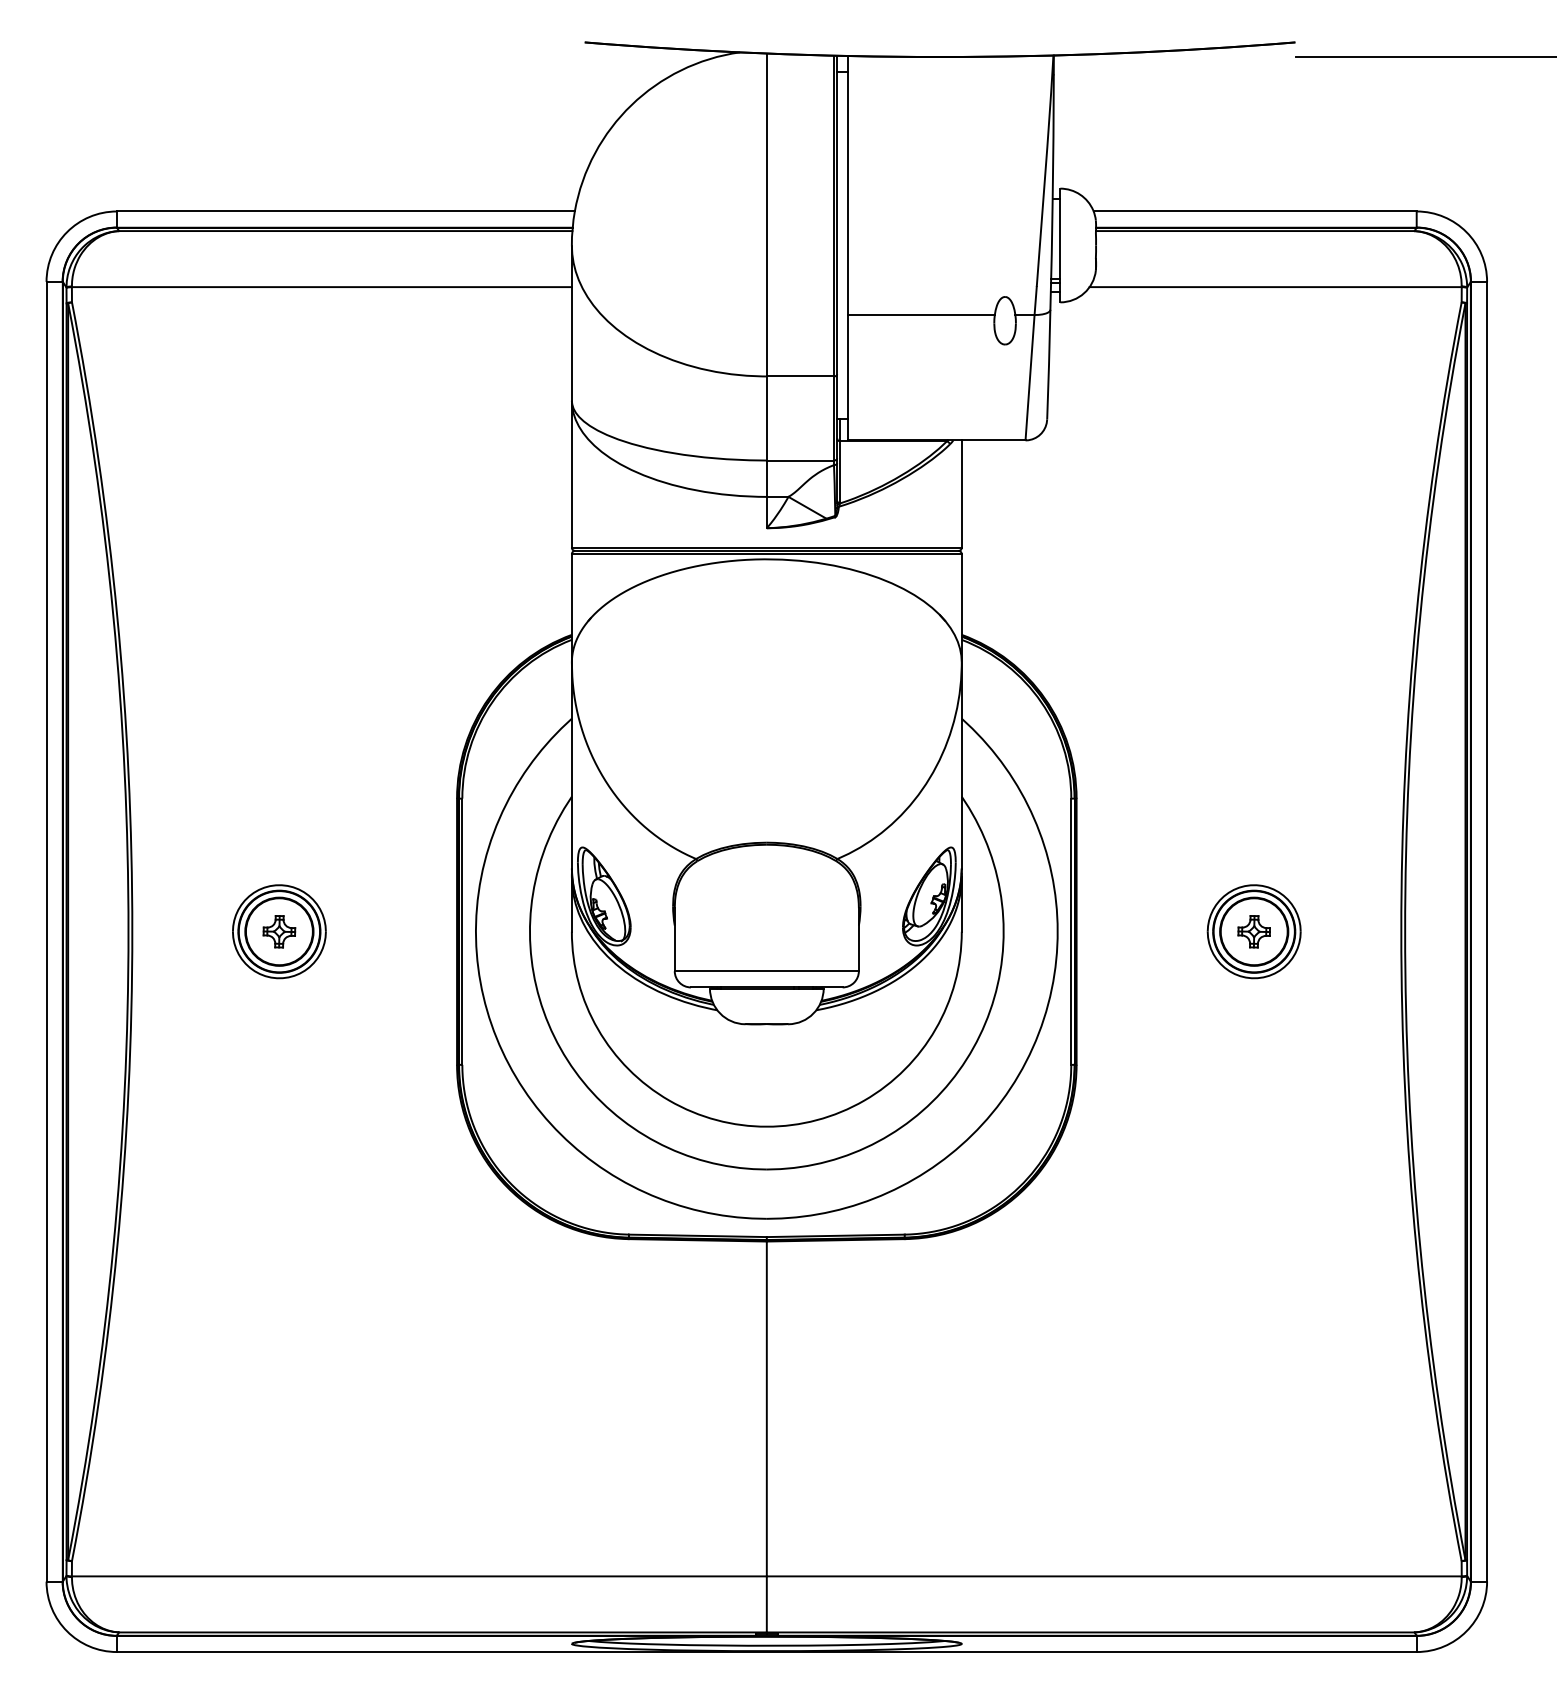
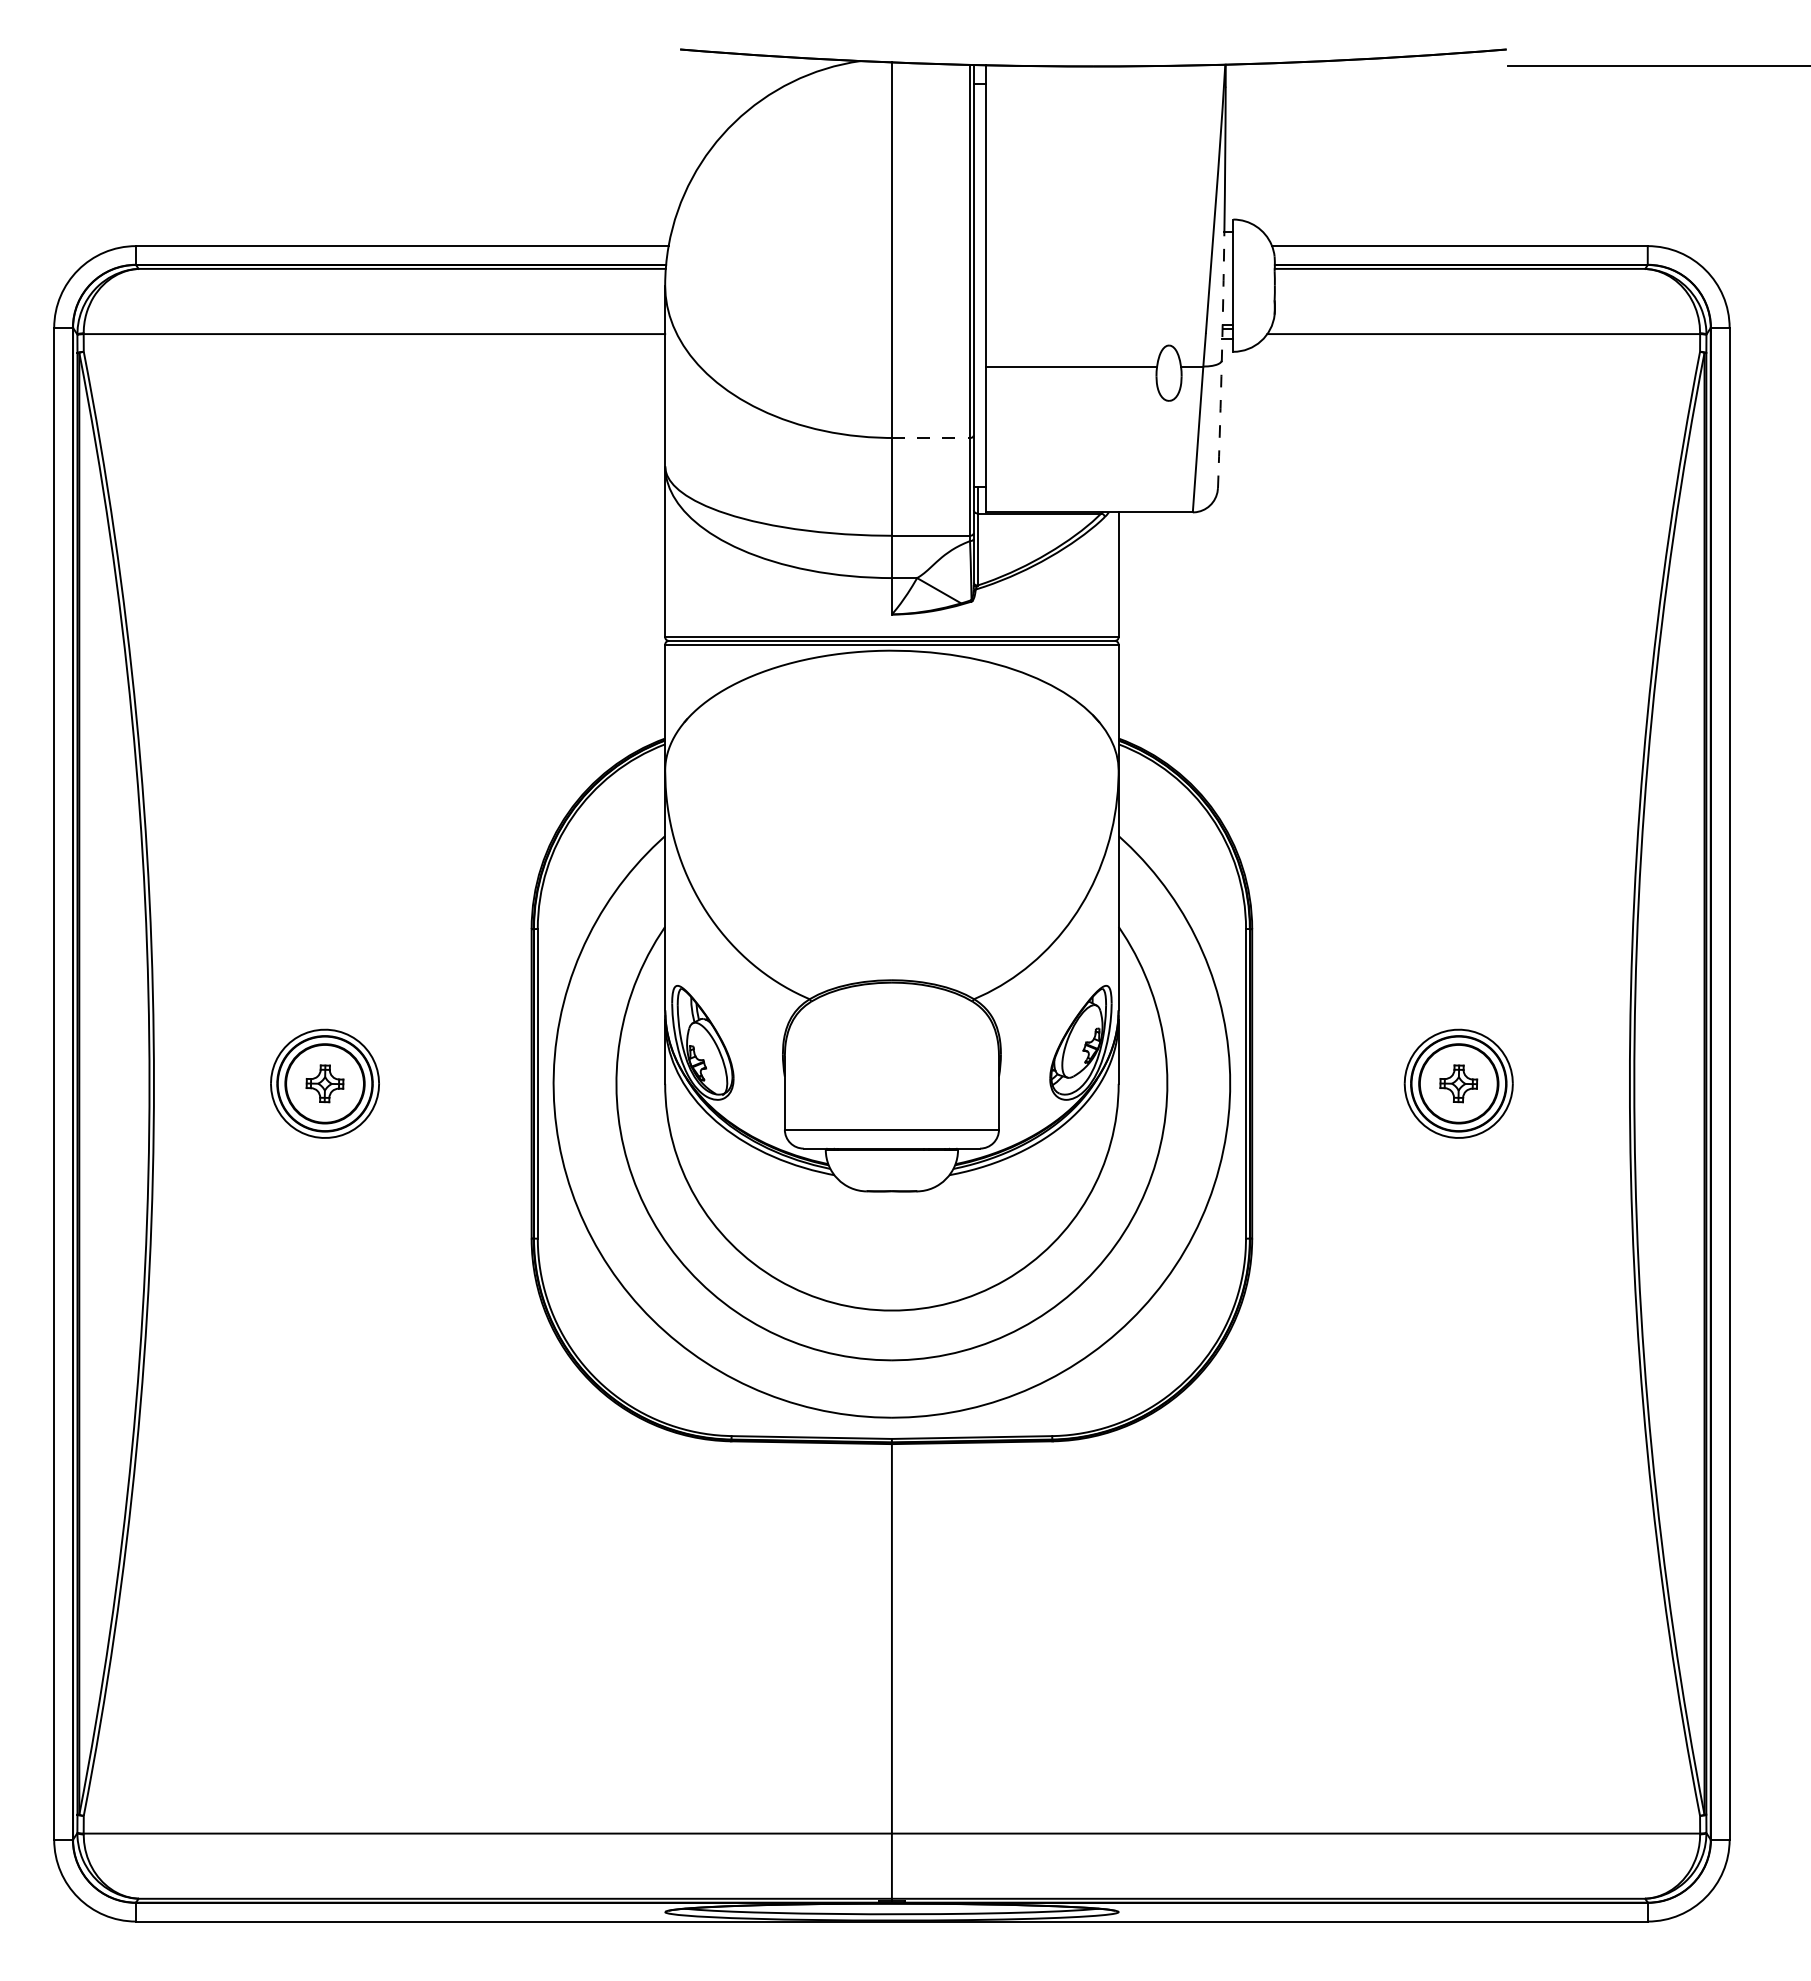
arc: (1050, 309) -> (1221, 360), solid -> dashed
line: (800, 376) -> (931, 438), solid -> dashed

